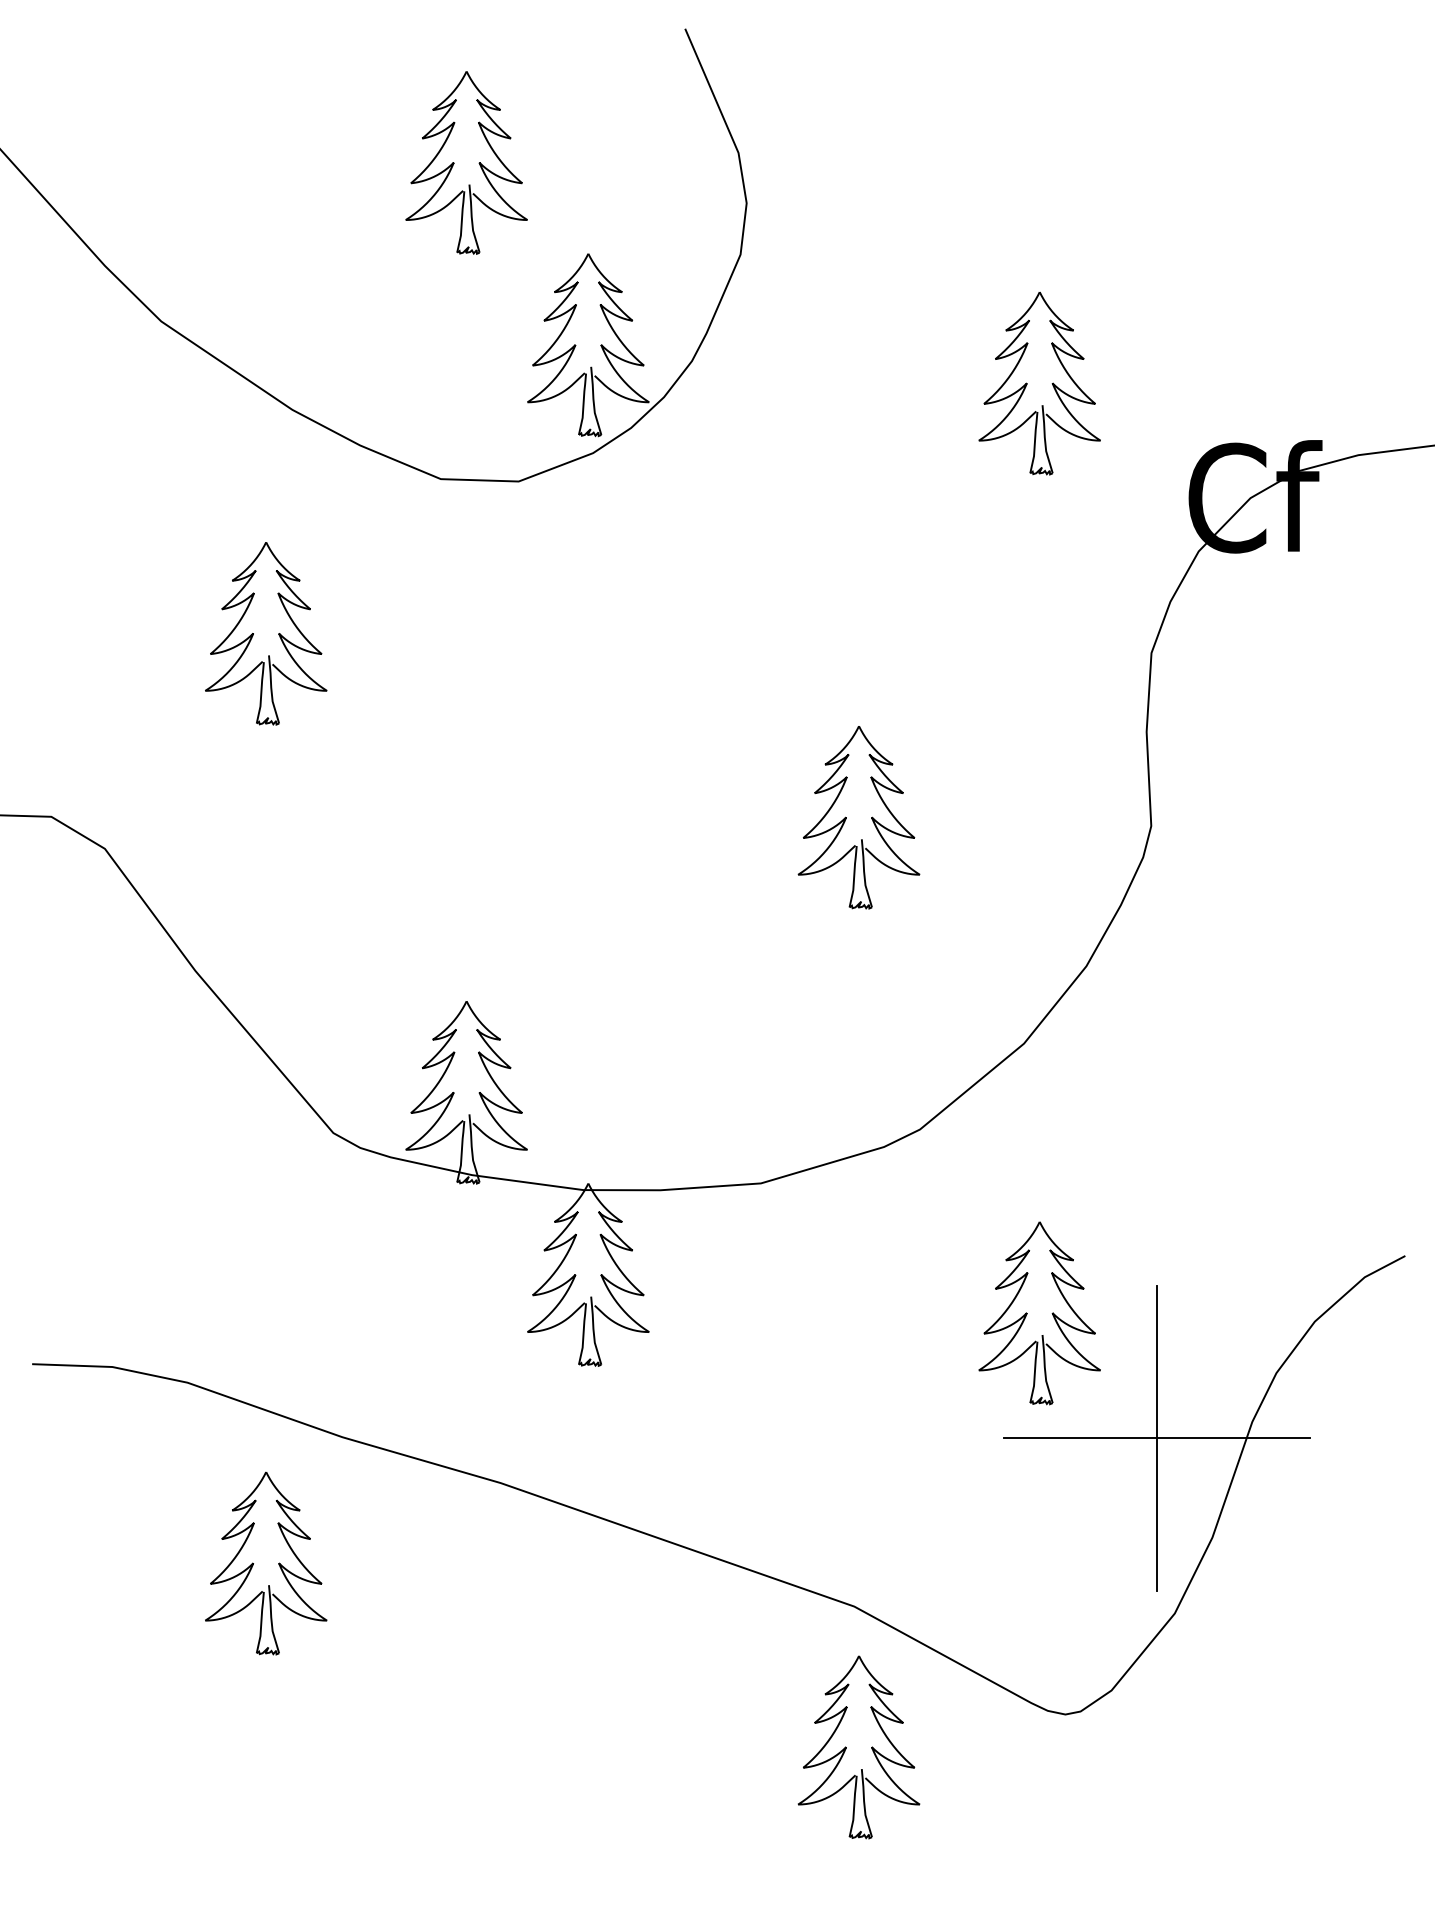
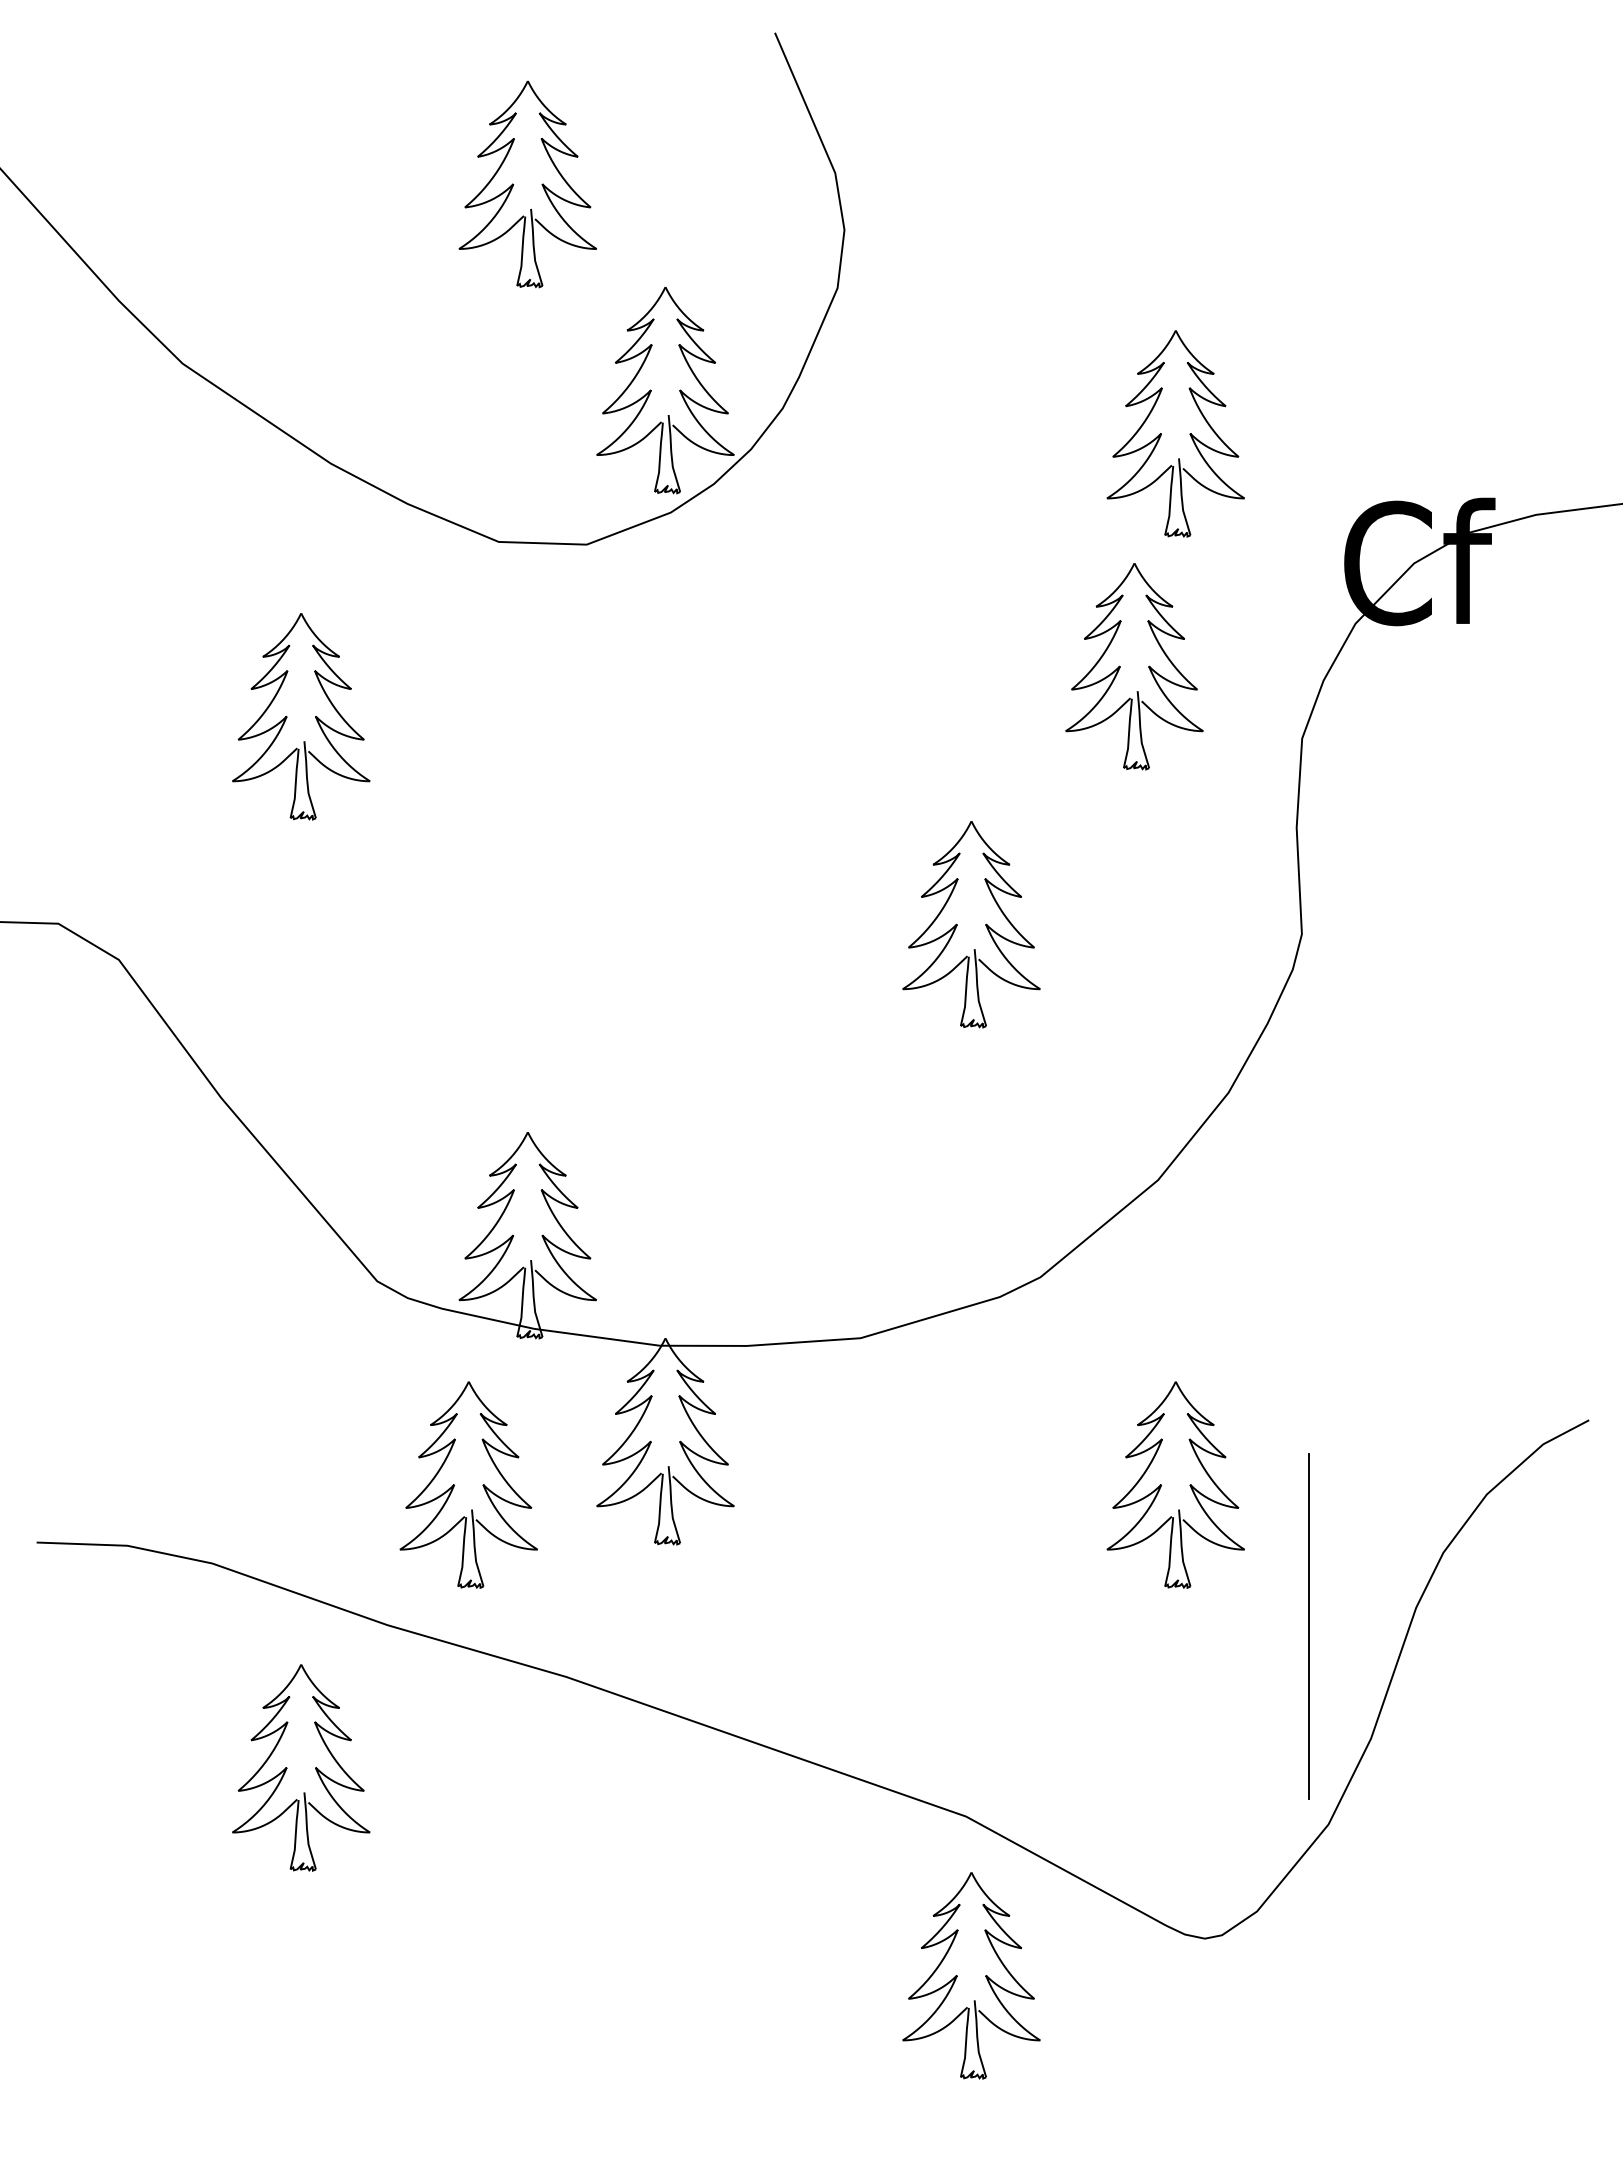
part: (990, 589) -> (1120, 666), added
part: (401, 1312) -> (454, 1484), added
line: (1157, 1438) -> (1308, 1626), removed

